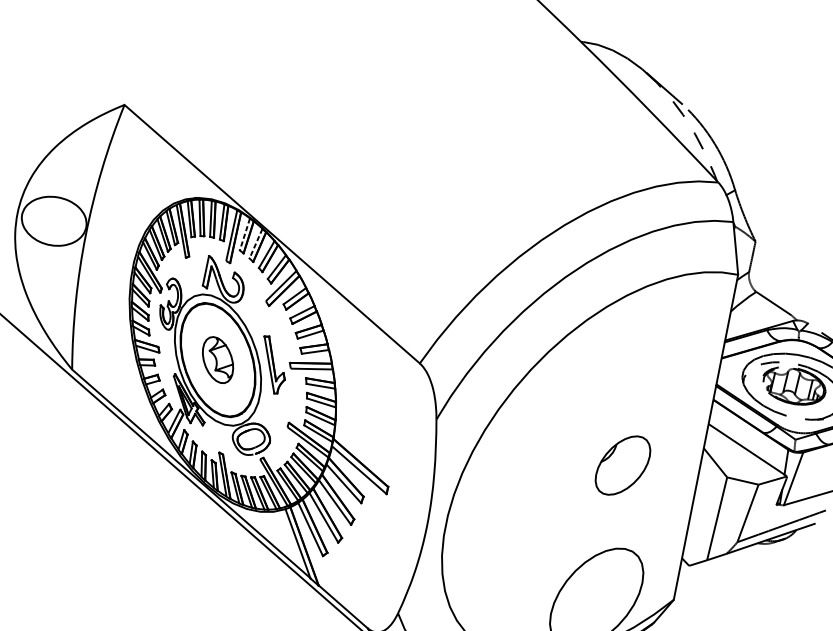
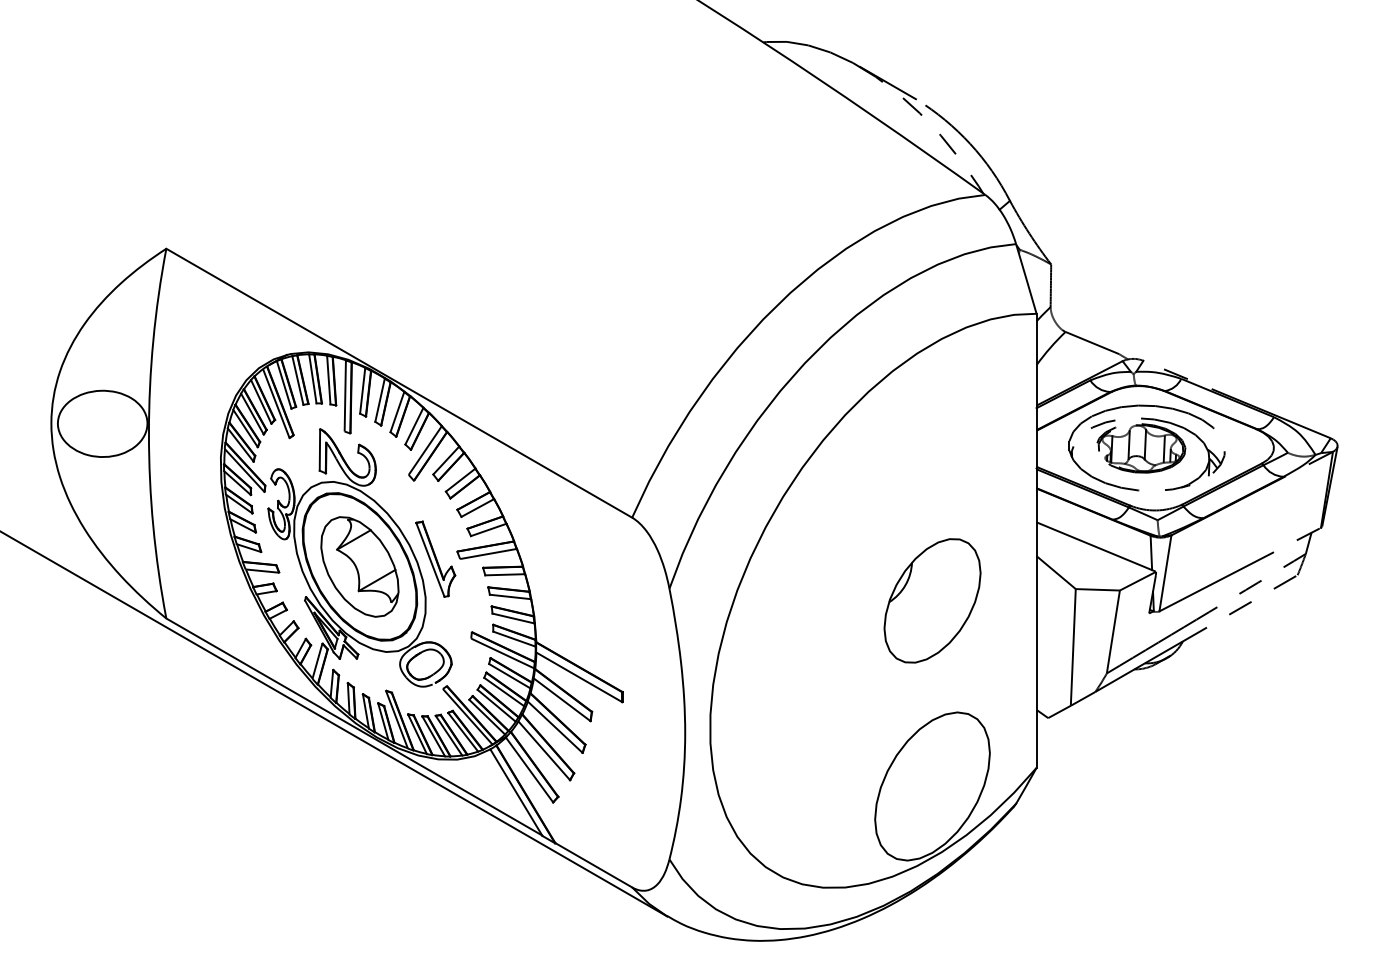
line: (244, 234) -> (362, 390), dashed -> solid
line: (255, 243) -> (379, 400), dashed -> solid
part: (217, 359) -> (359, 566), size x1.67
part: (623, 465) -> (932, 600), size x1.43

